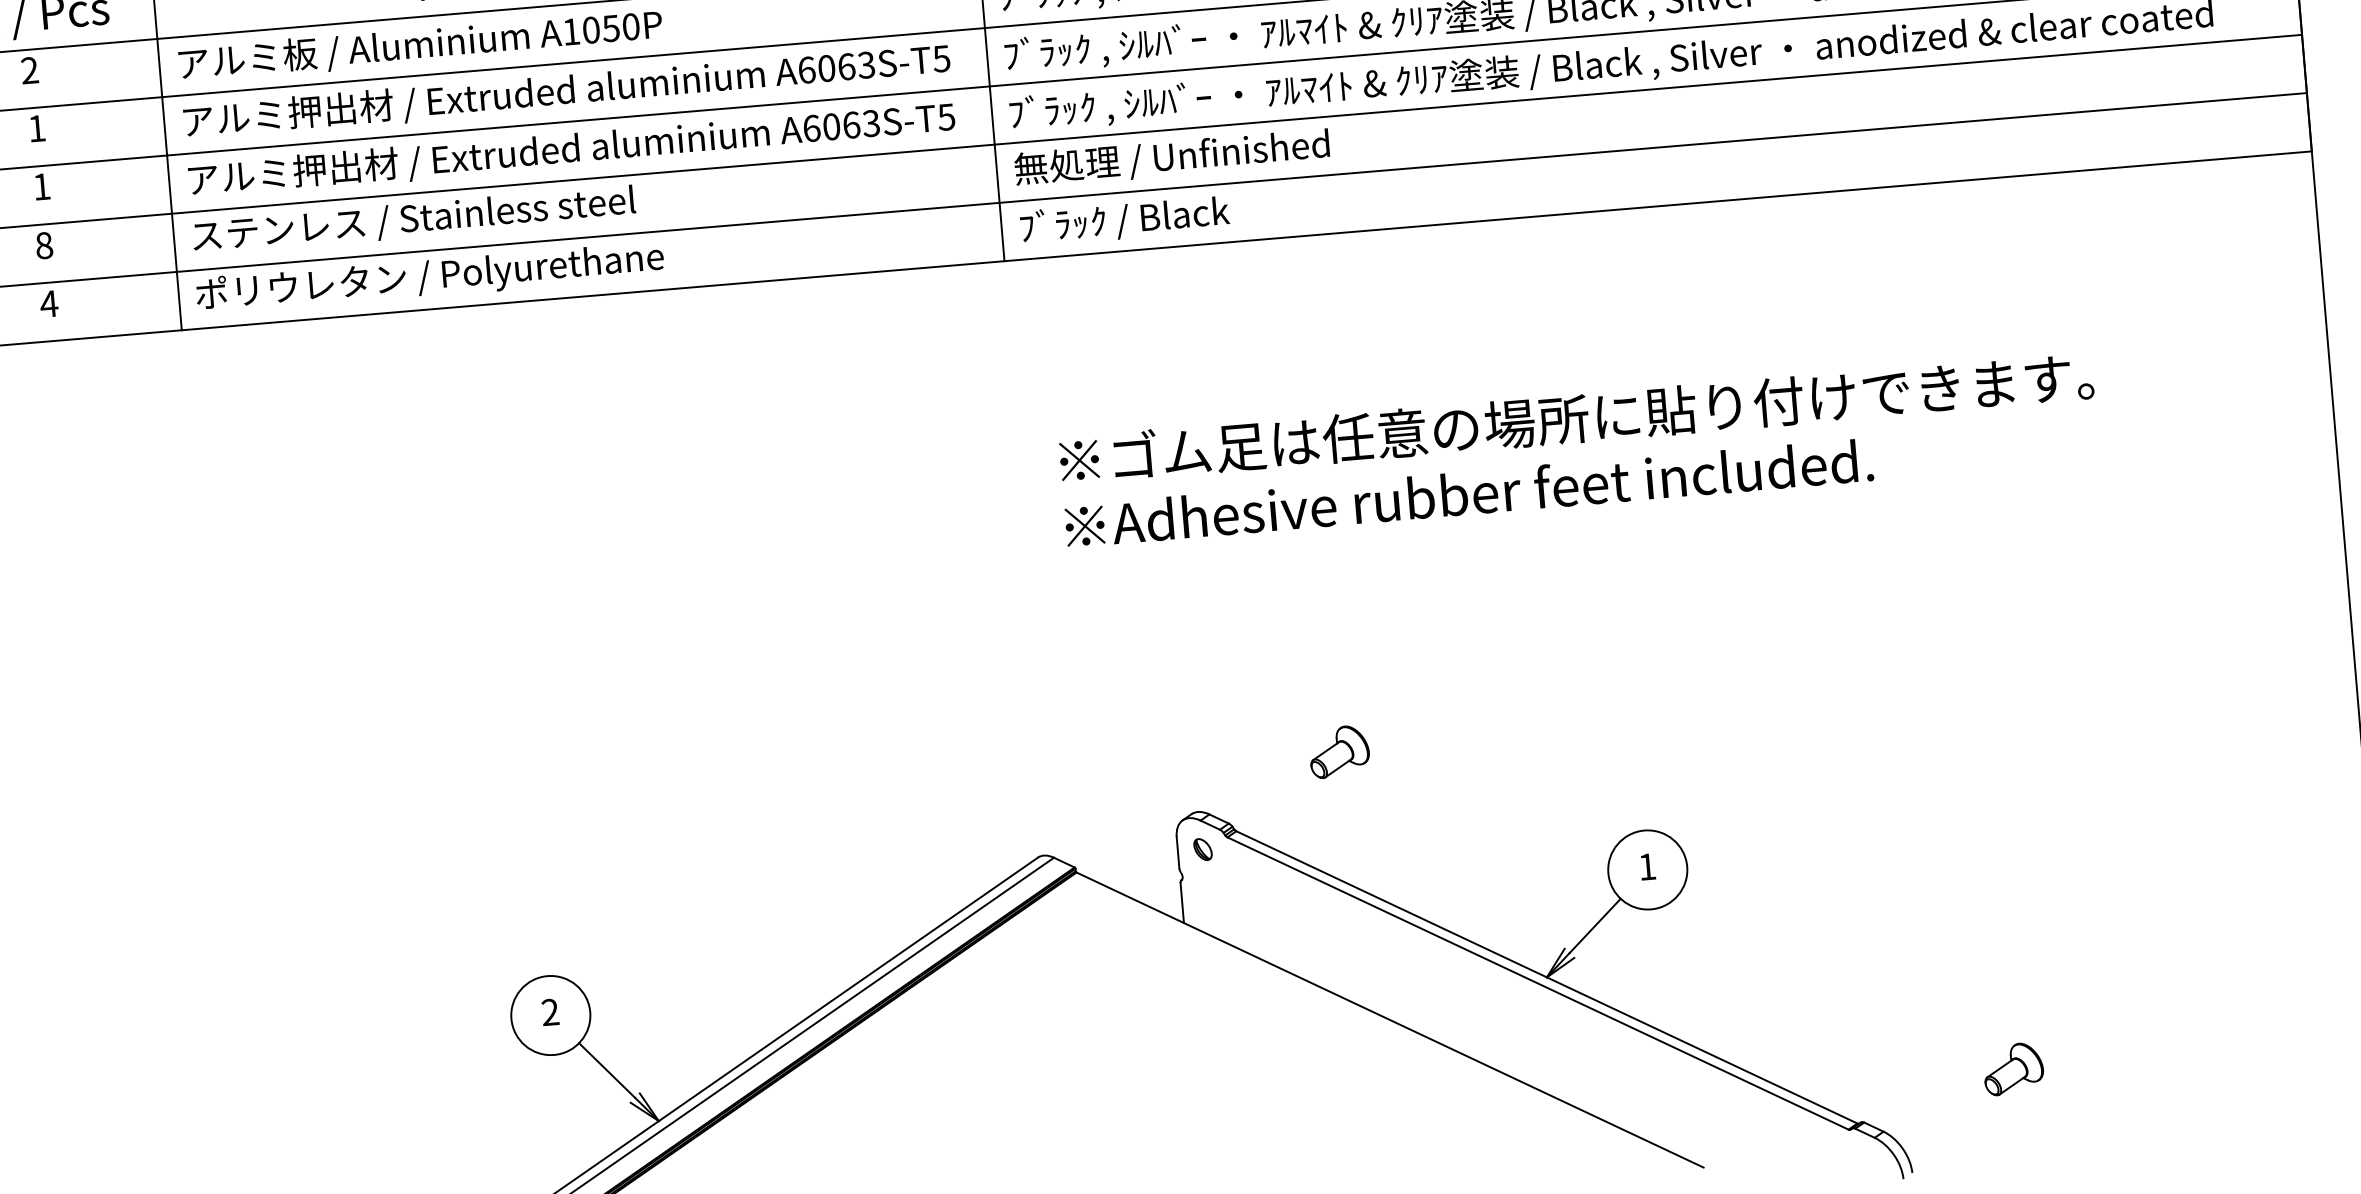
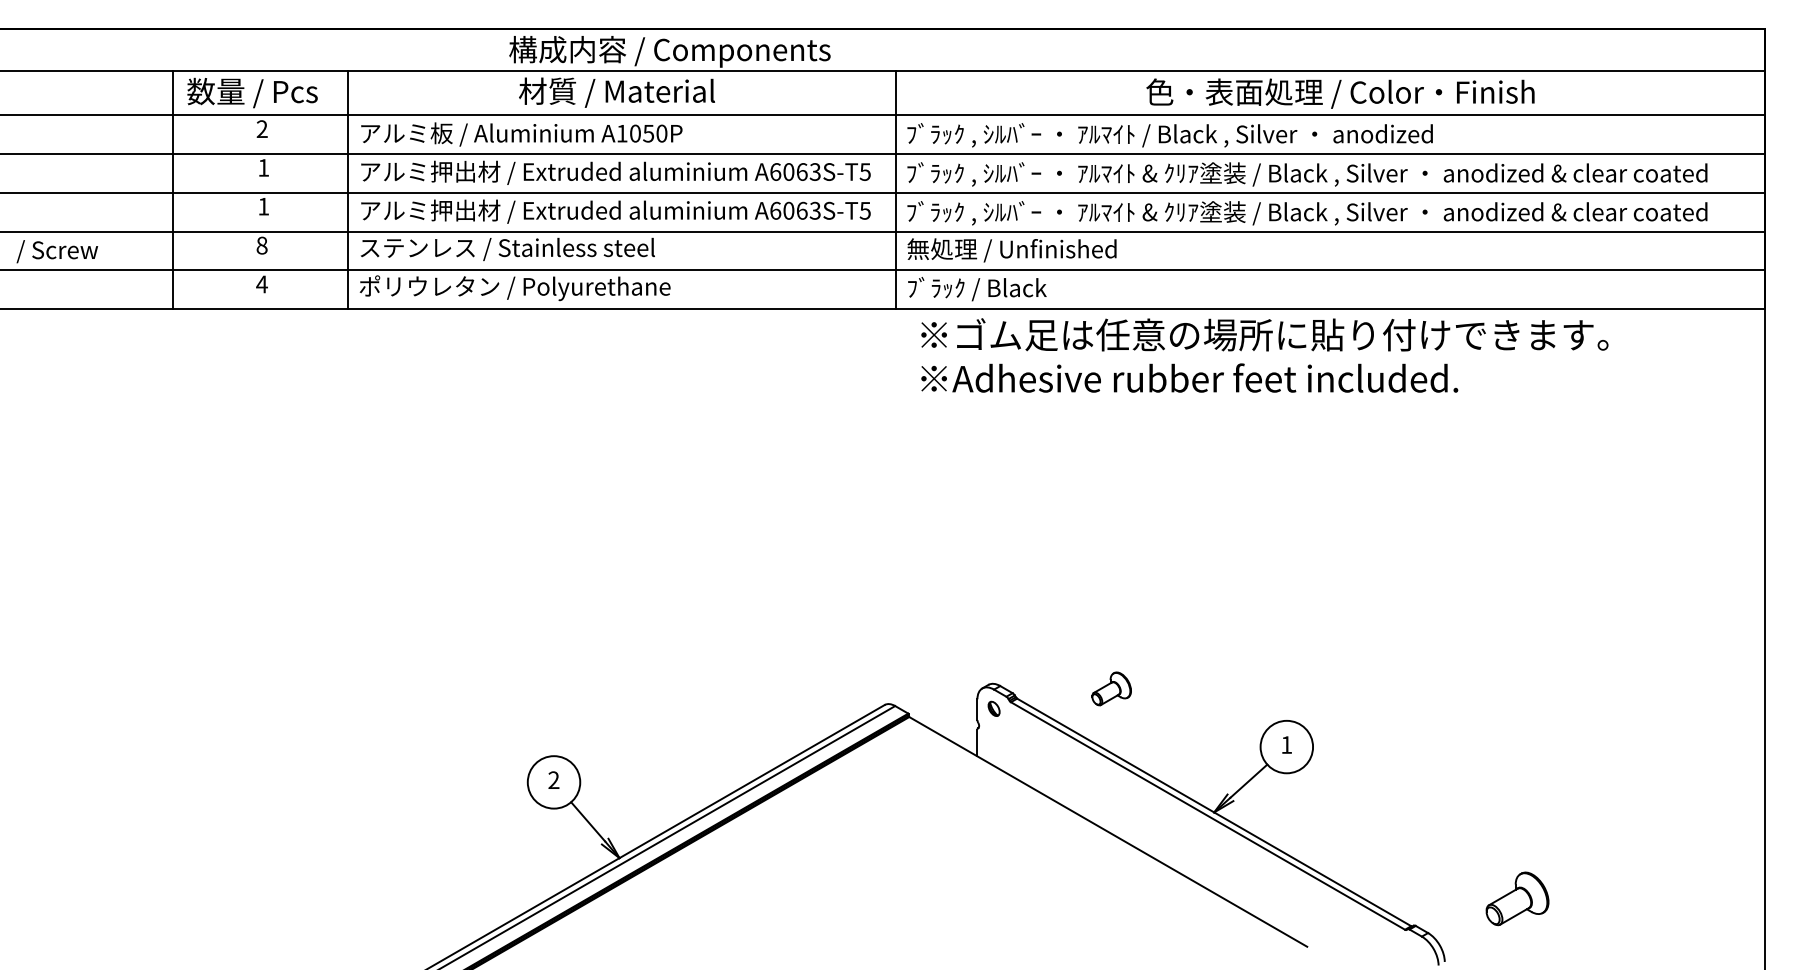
text: (1578, 449) -> (1264, 355), moved
part: (1339, 751) -> (1111, 688), moved
part: (2013, 1068) -> (1517, 898), size x1.6

